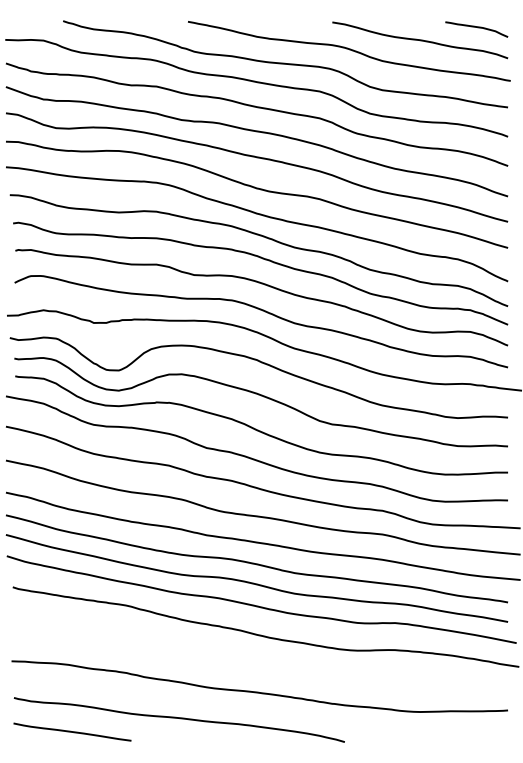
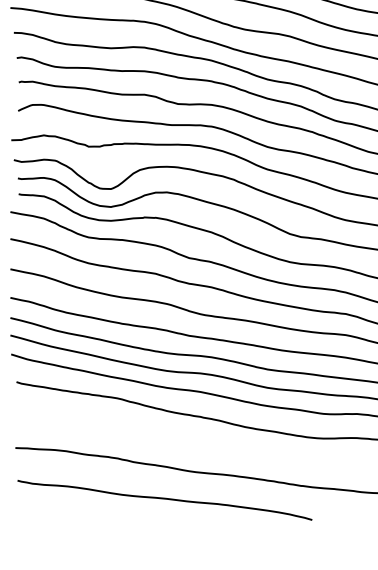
line: (72, 731) -> (69, 510), removed

